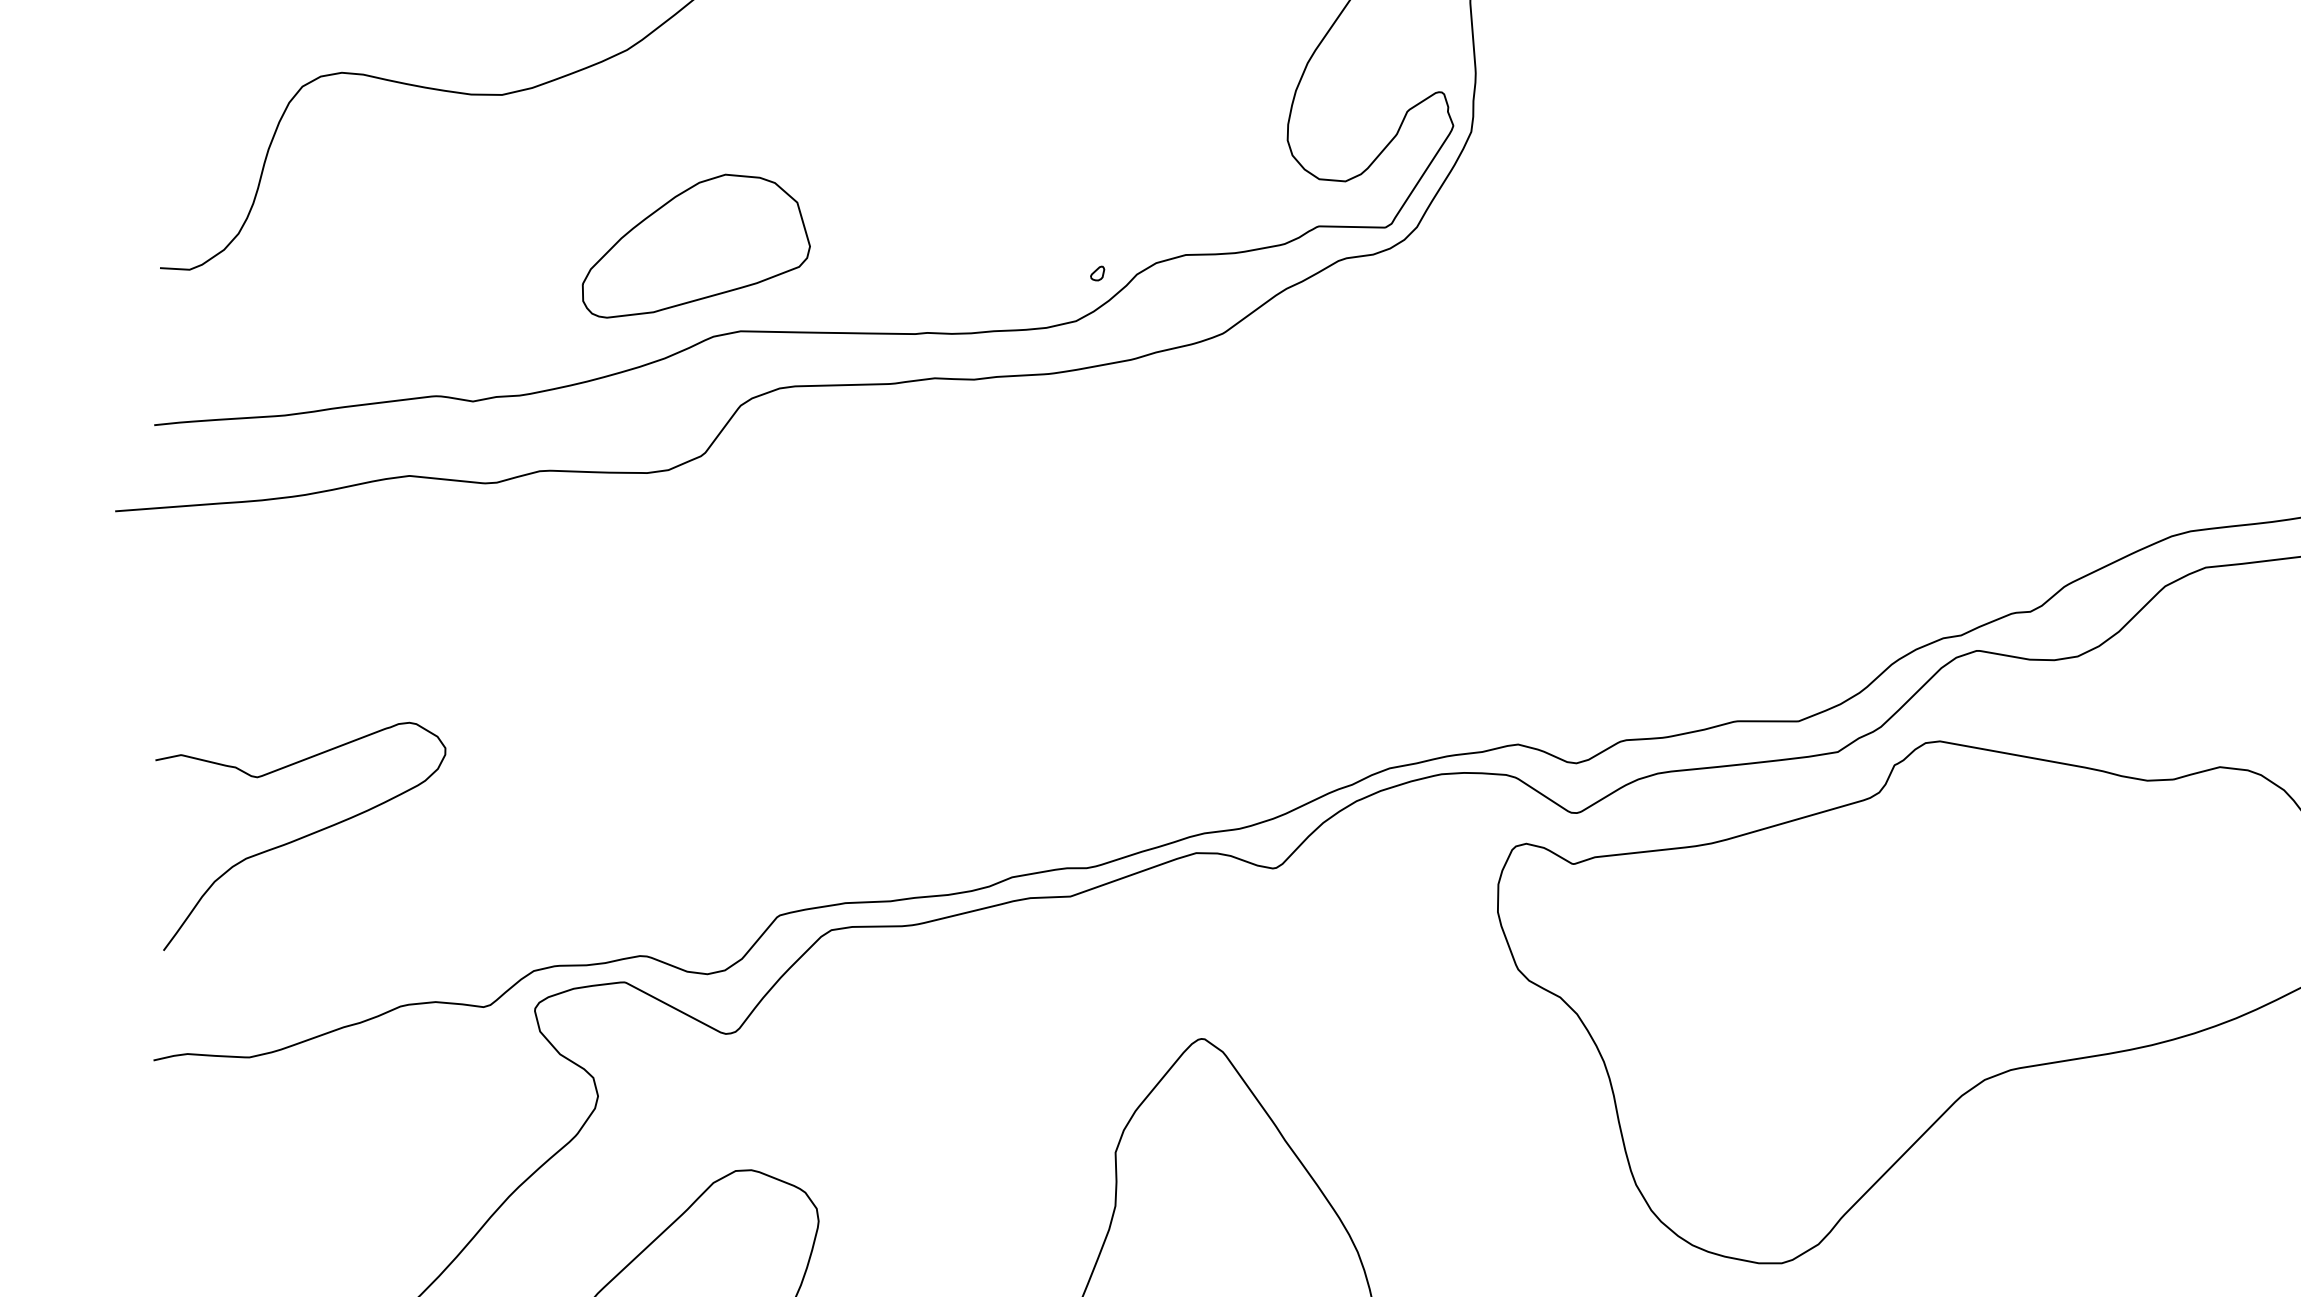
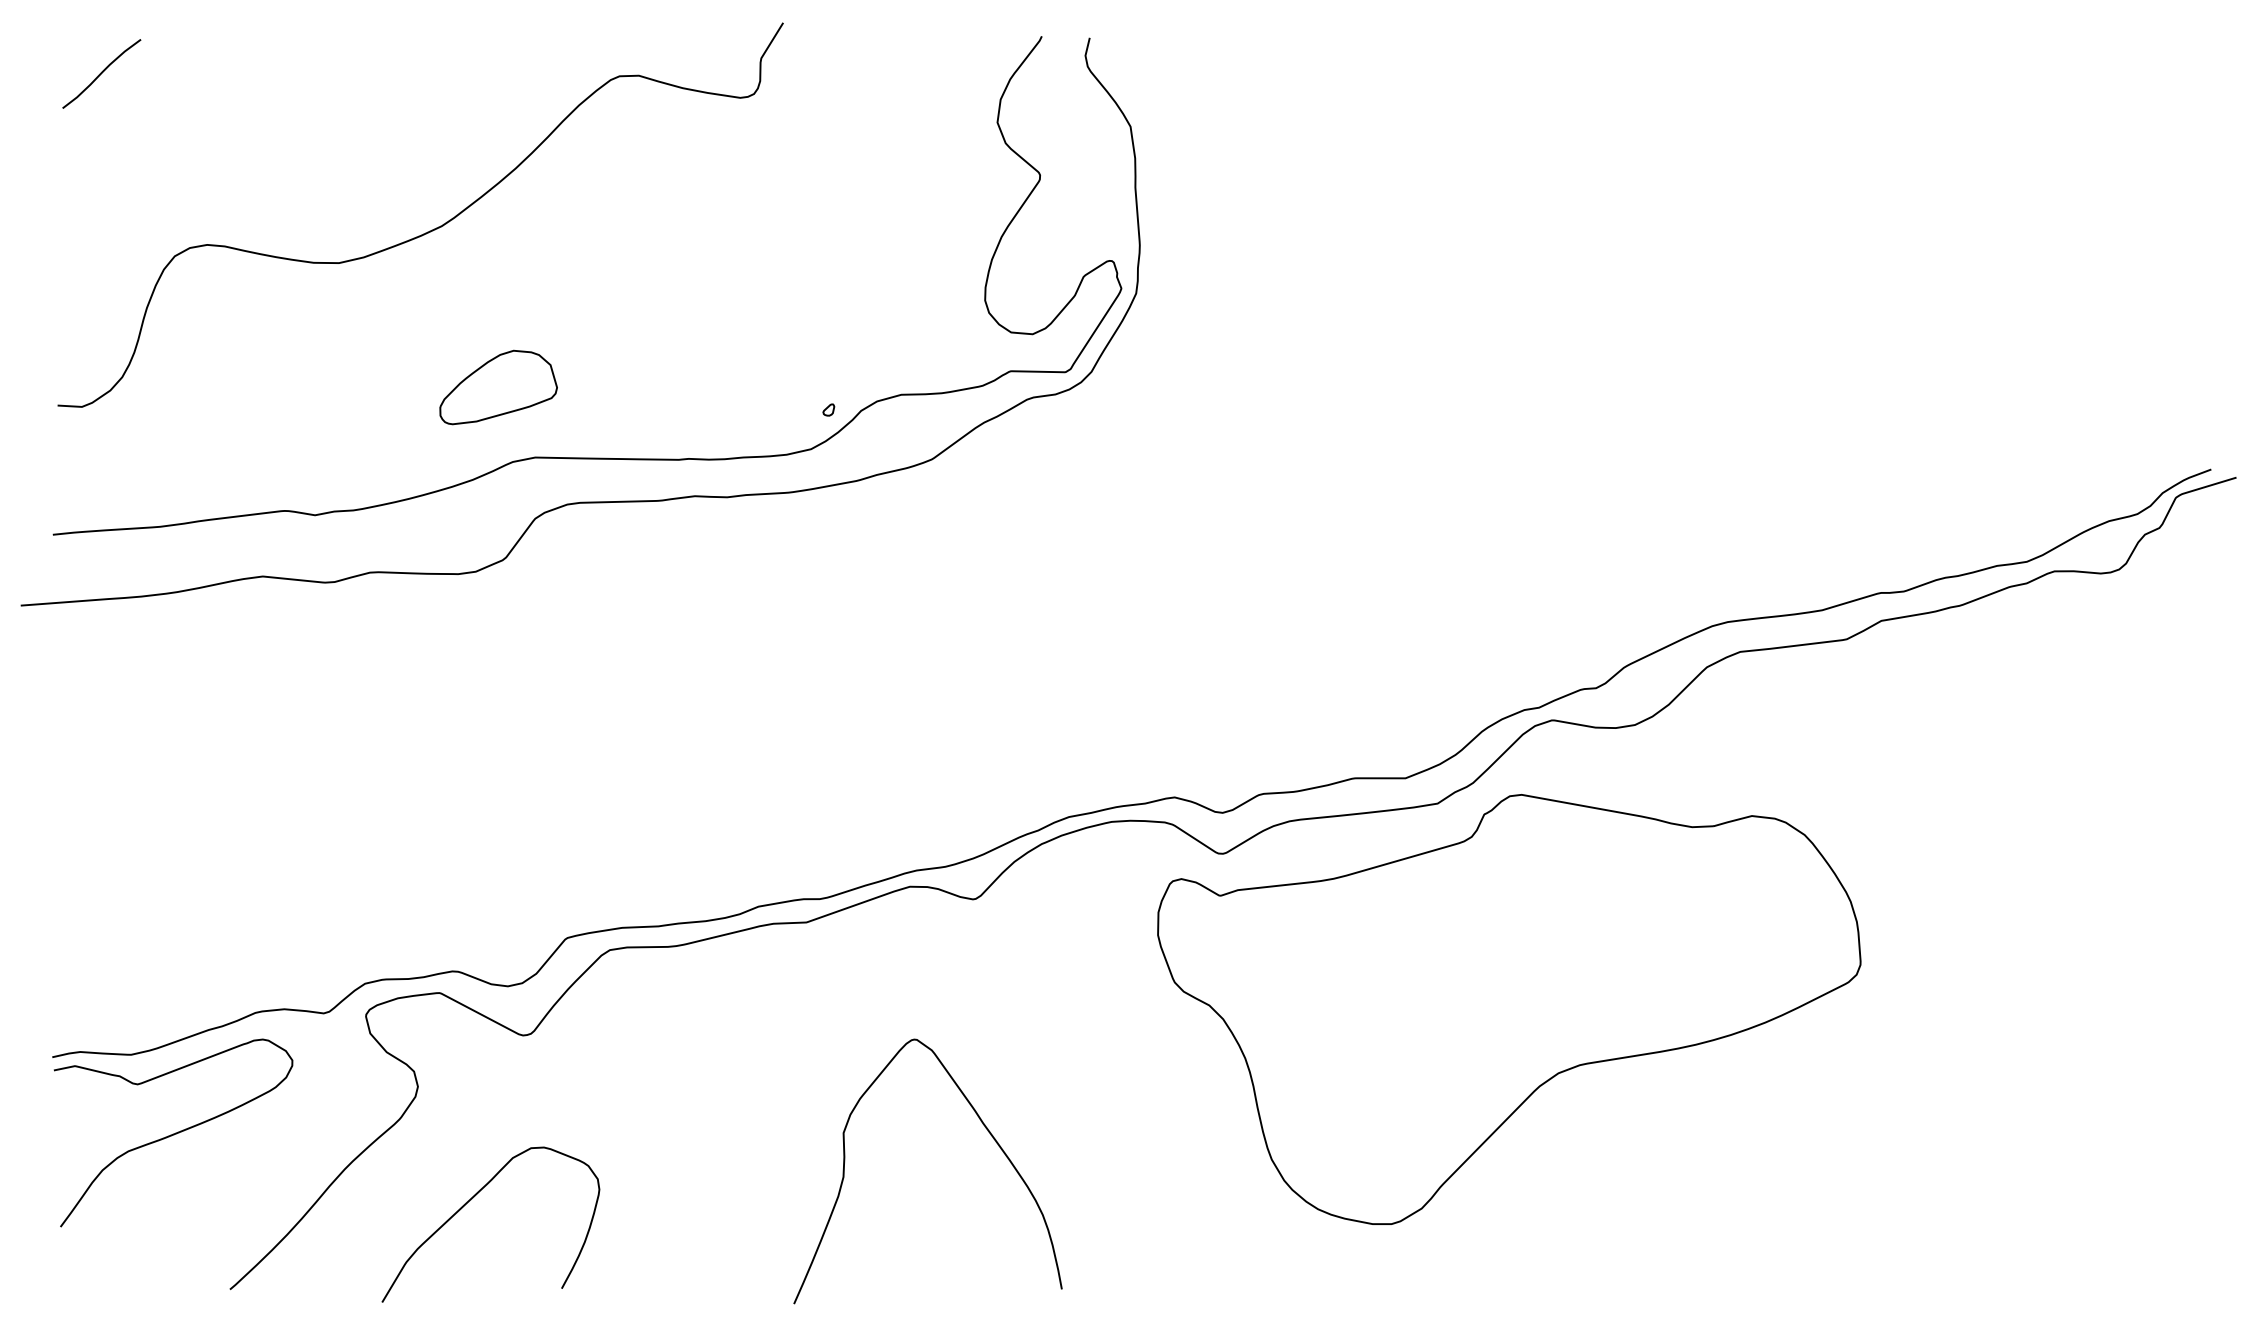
part: (696, 246) -> (498, 387), size x0.62
curve: (300, 837) -> (173, 1133), moved

